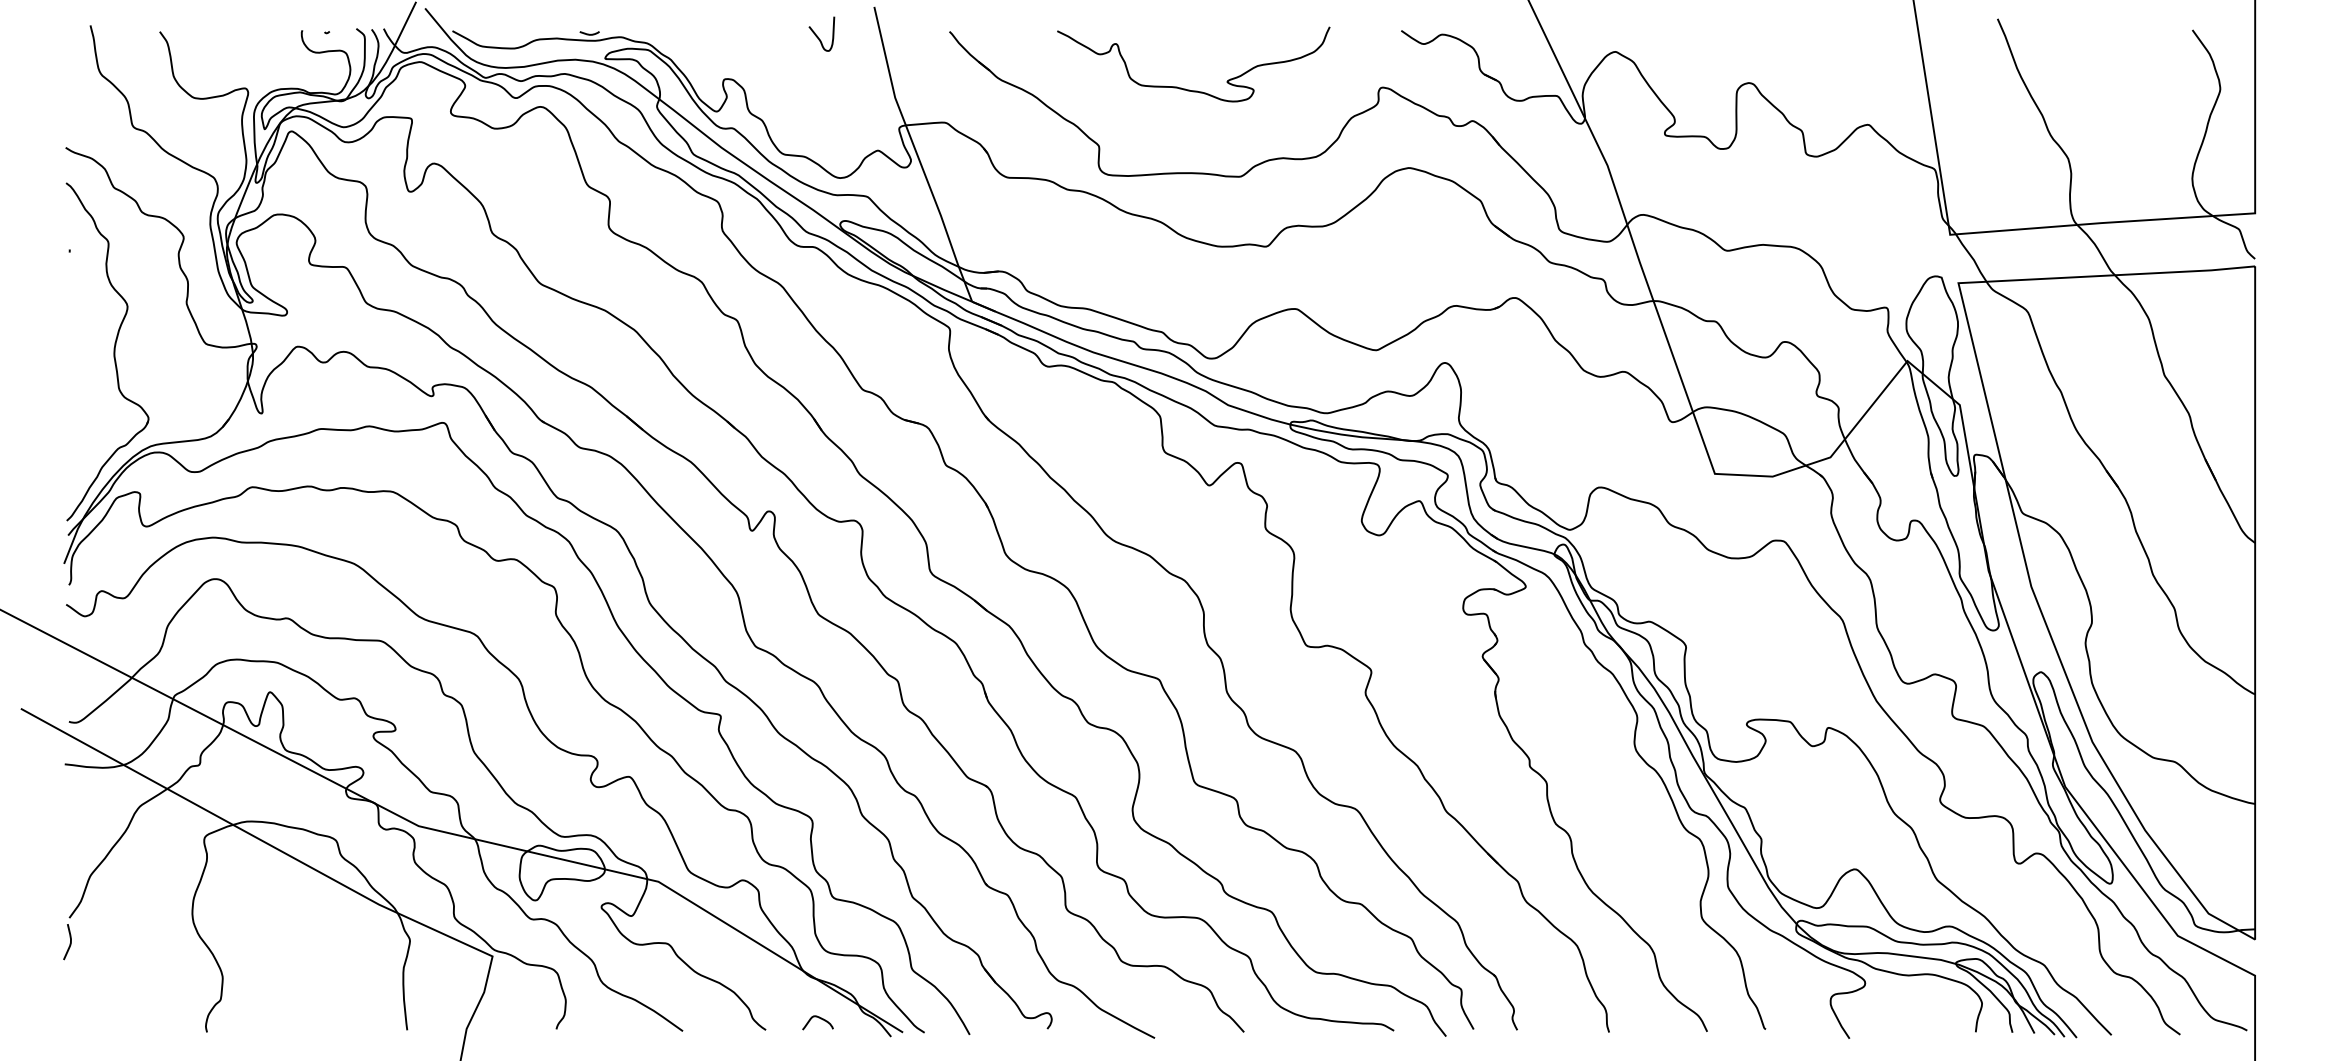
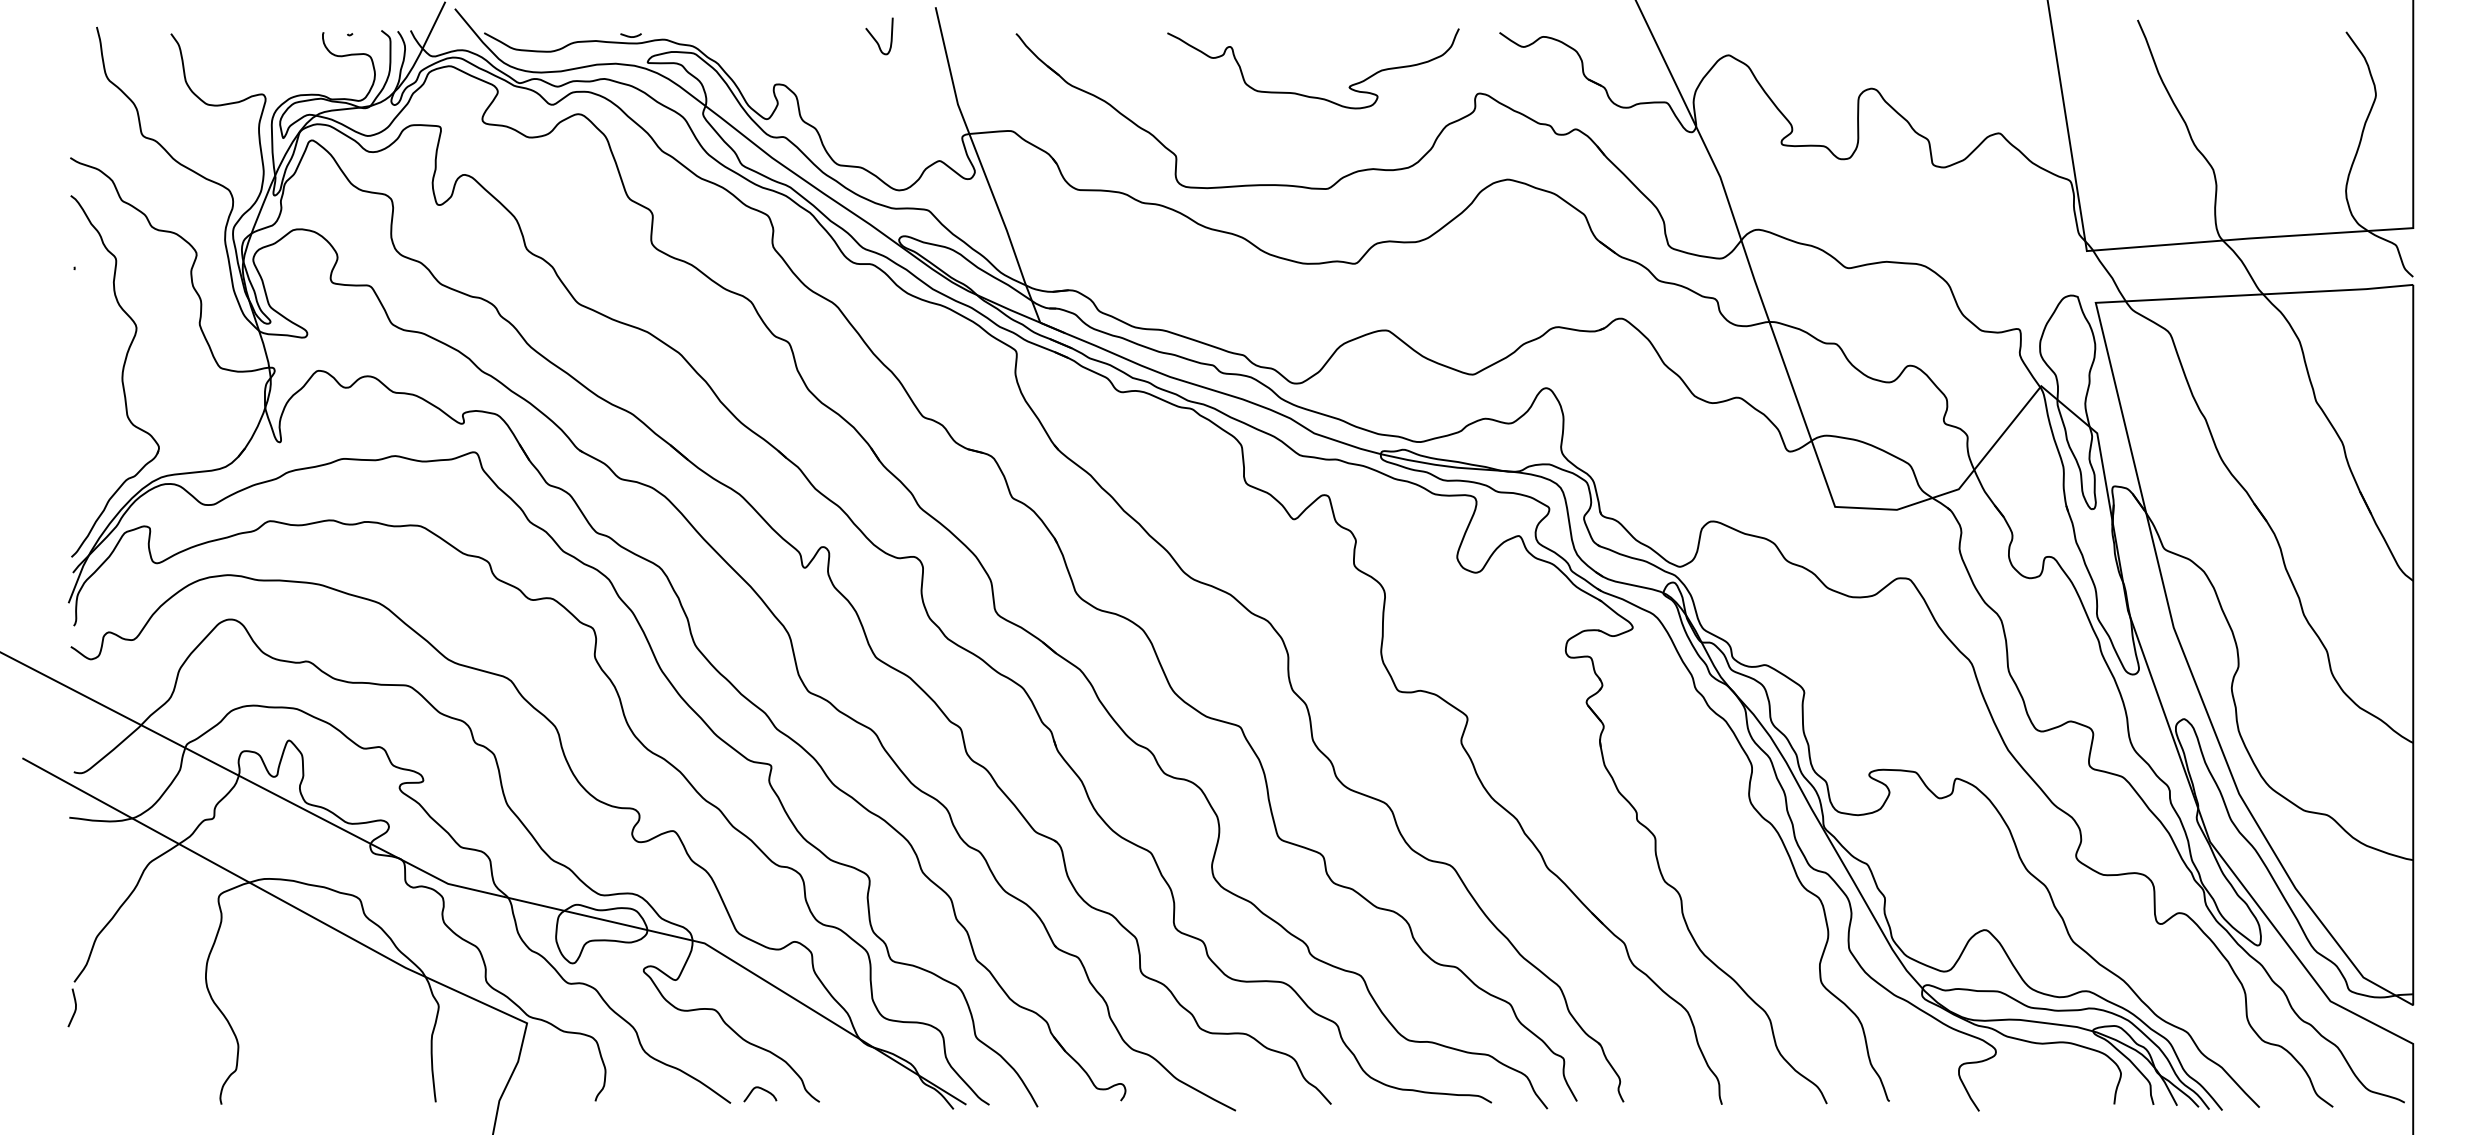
curve: (1189, 89) -> (1308, 95), moved
curve: (818, 1018) -> (760, 1089), moved

